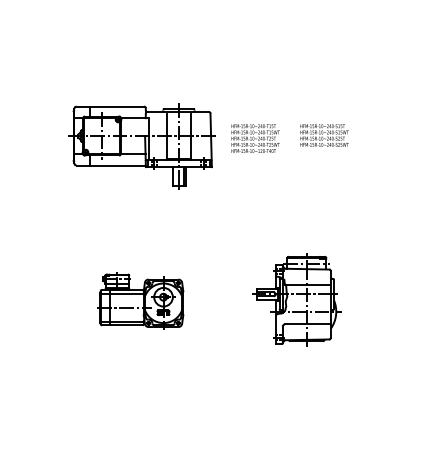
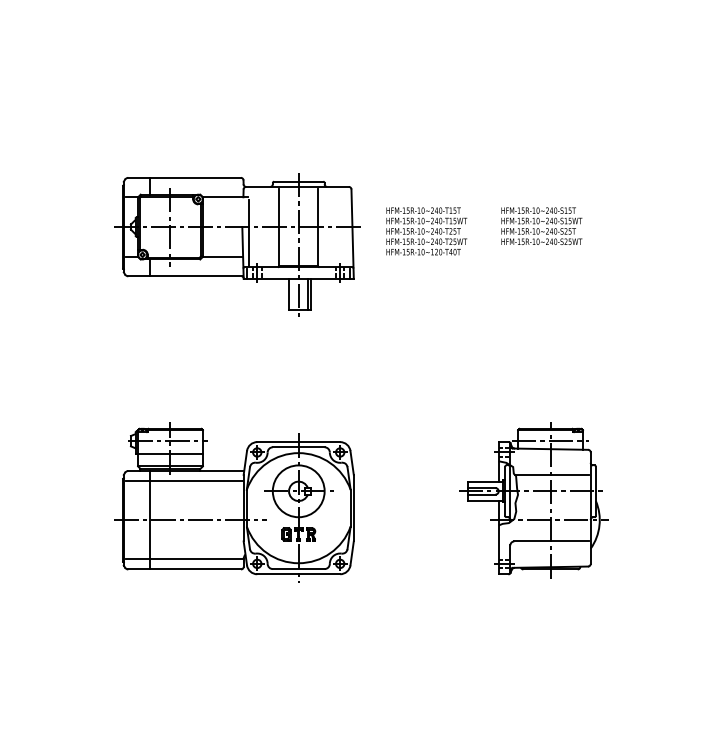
part: (296, 299) -> (533, 499), moved
part: (140, 301) -> (234, 503), size x1.67

